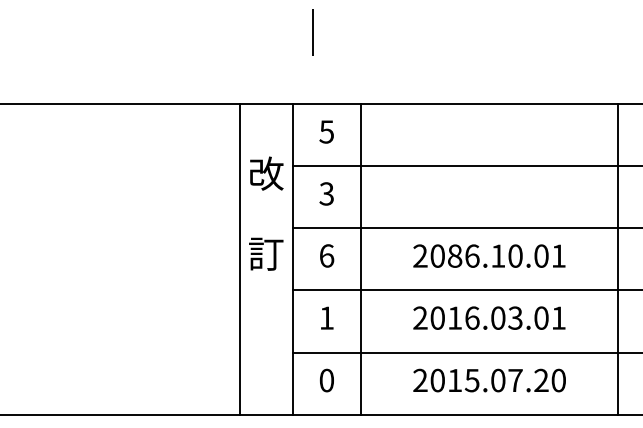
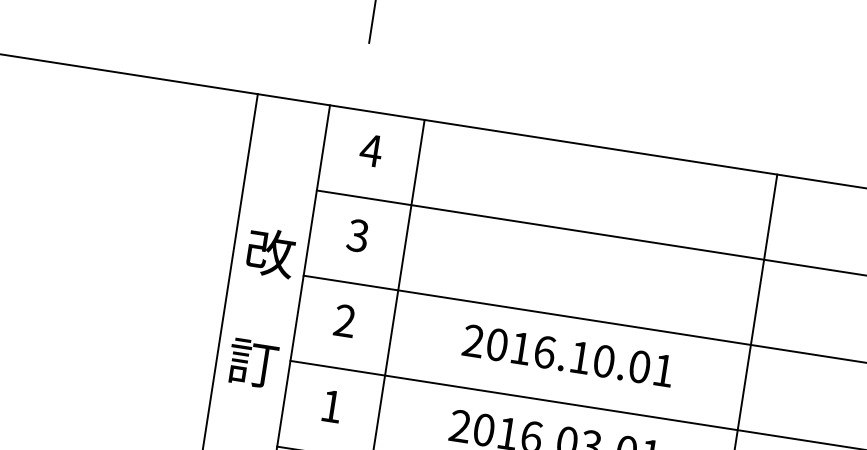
text: (326, 131) -> (370, 149), 5 -> 4
text: (266, 213) -> (262, 307), moved
text: (326, 255) -> (344, 320), 6 -> 2
text: (455, 255) -> (521, 347), 2086.10.01 -> 2016.10.01

